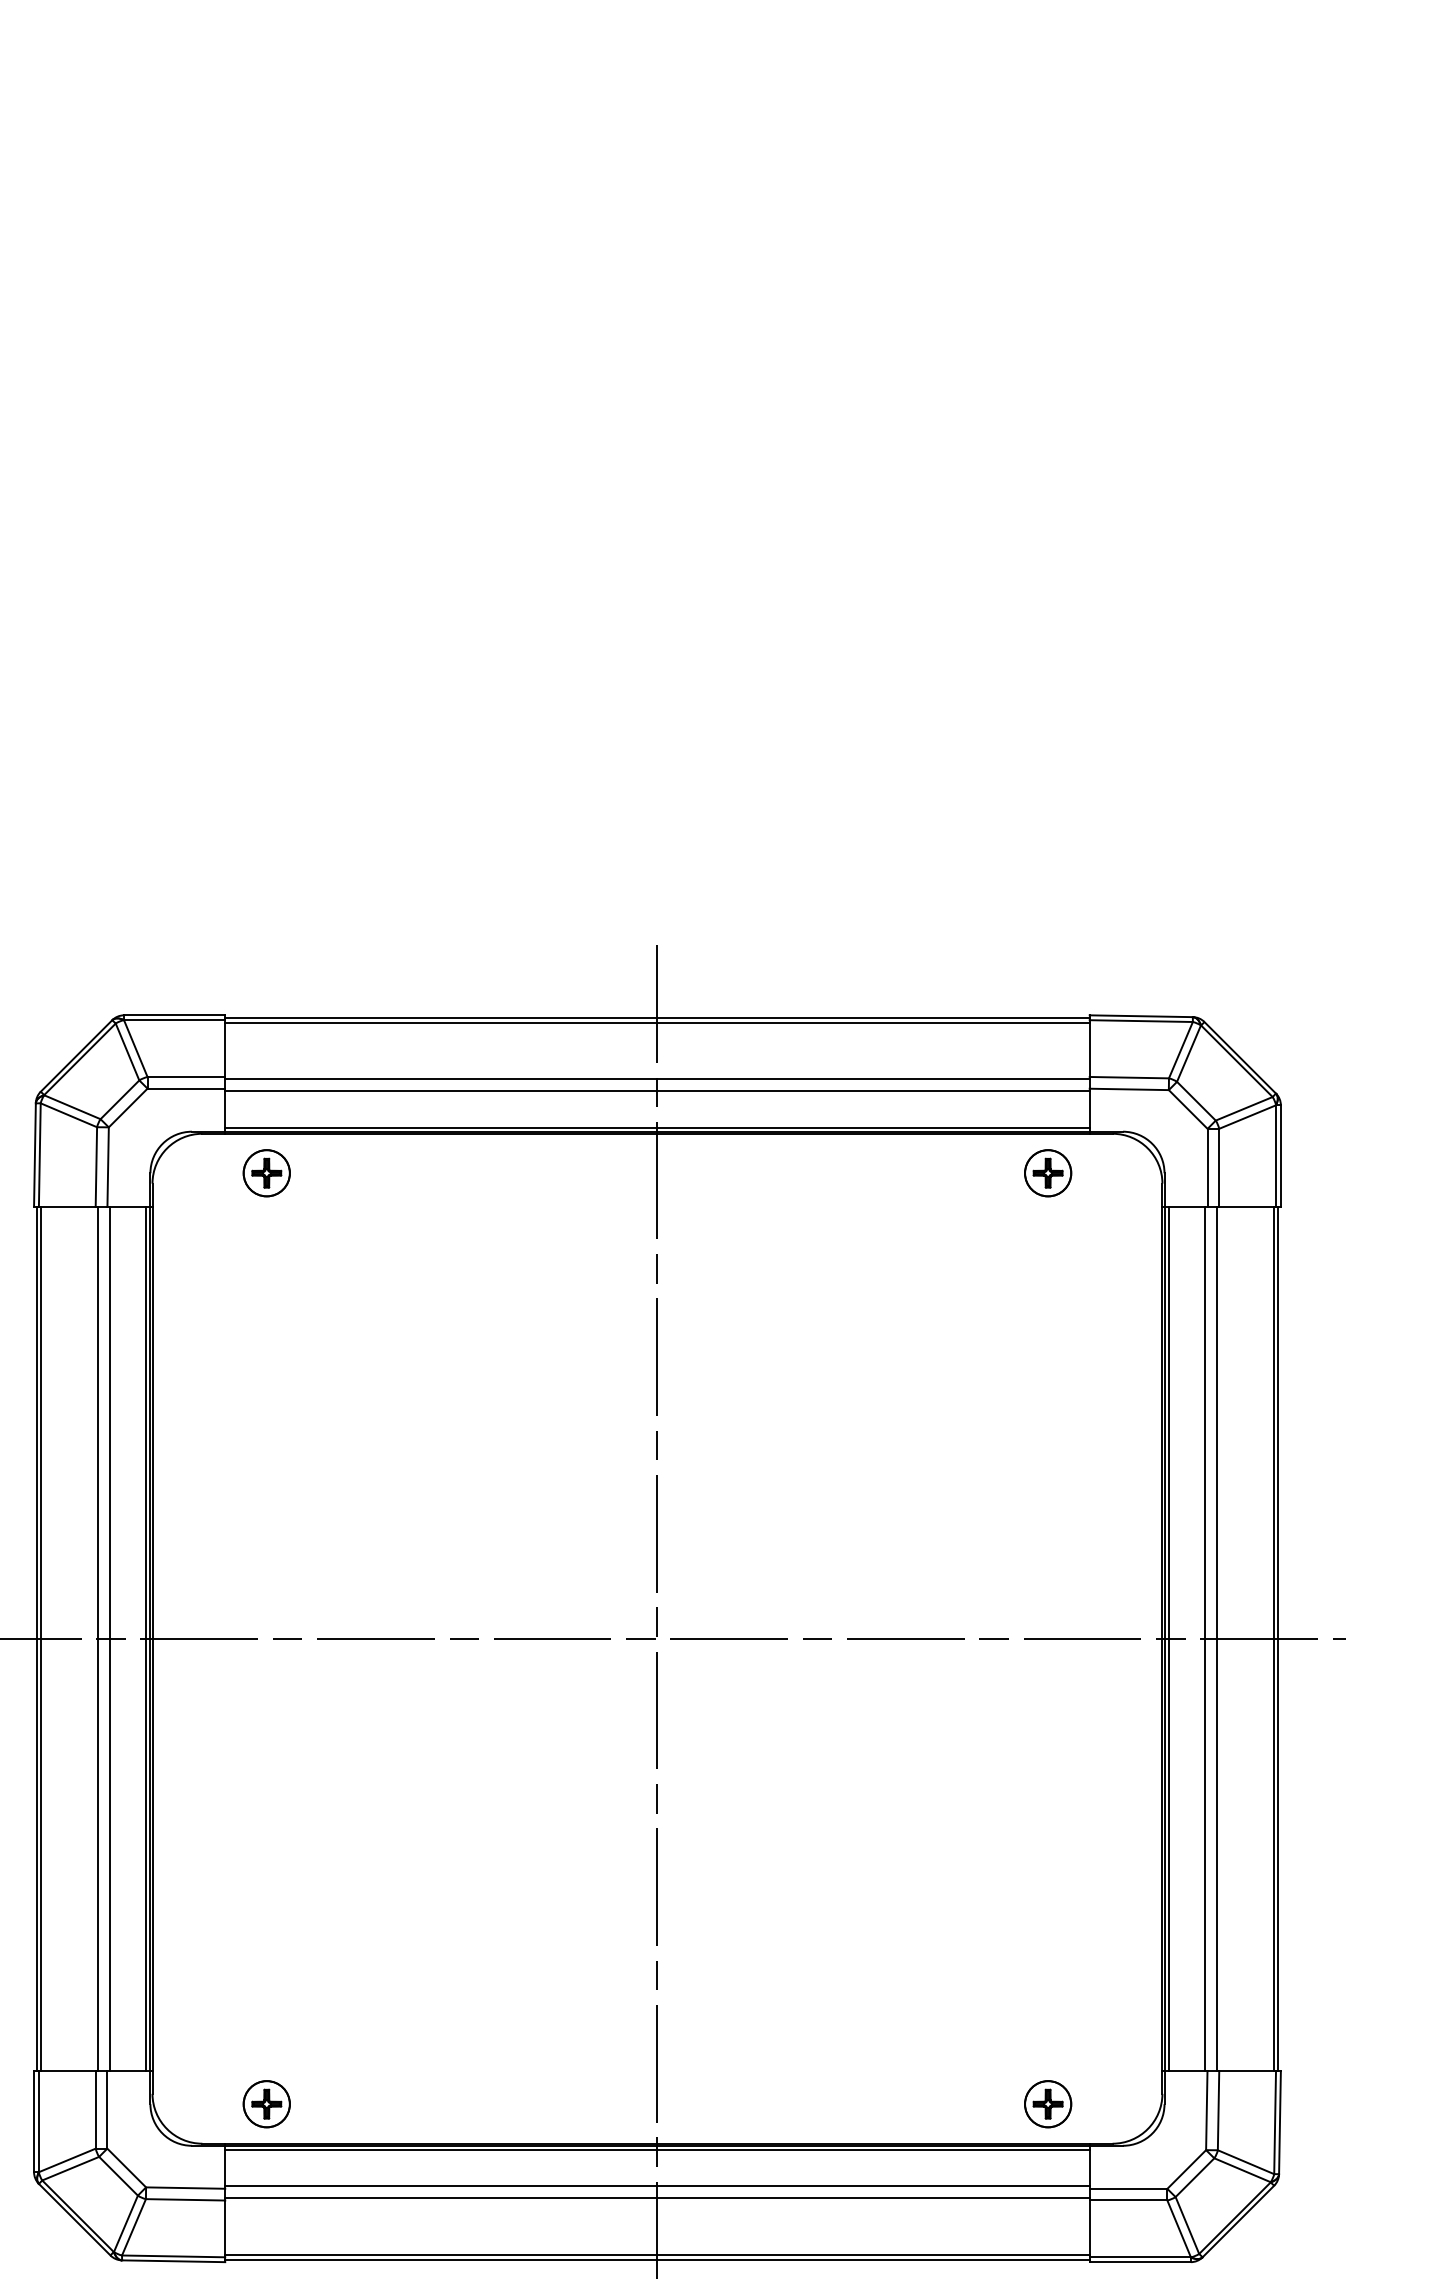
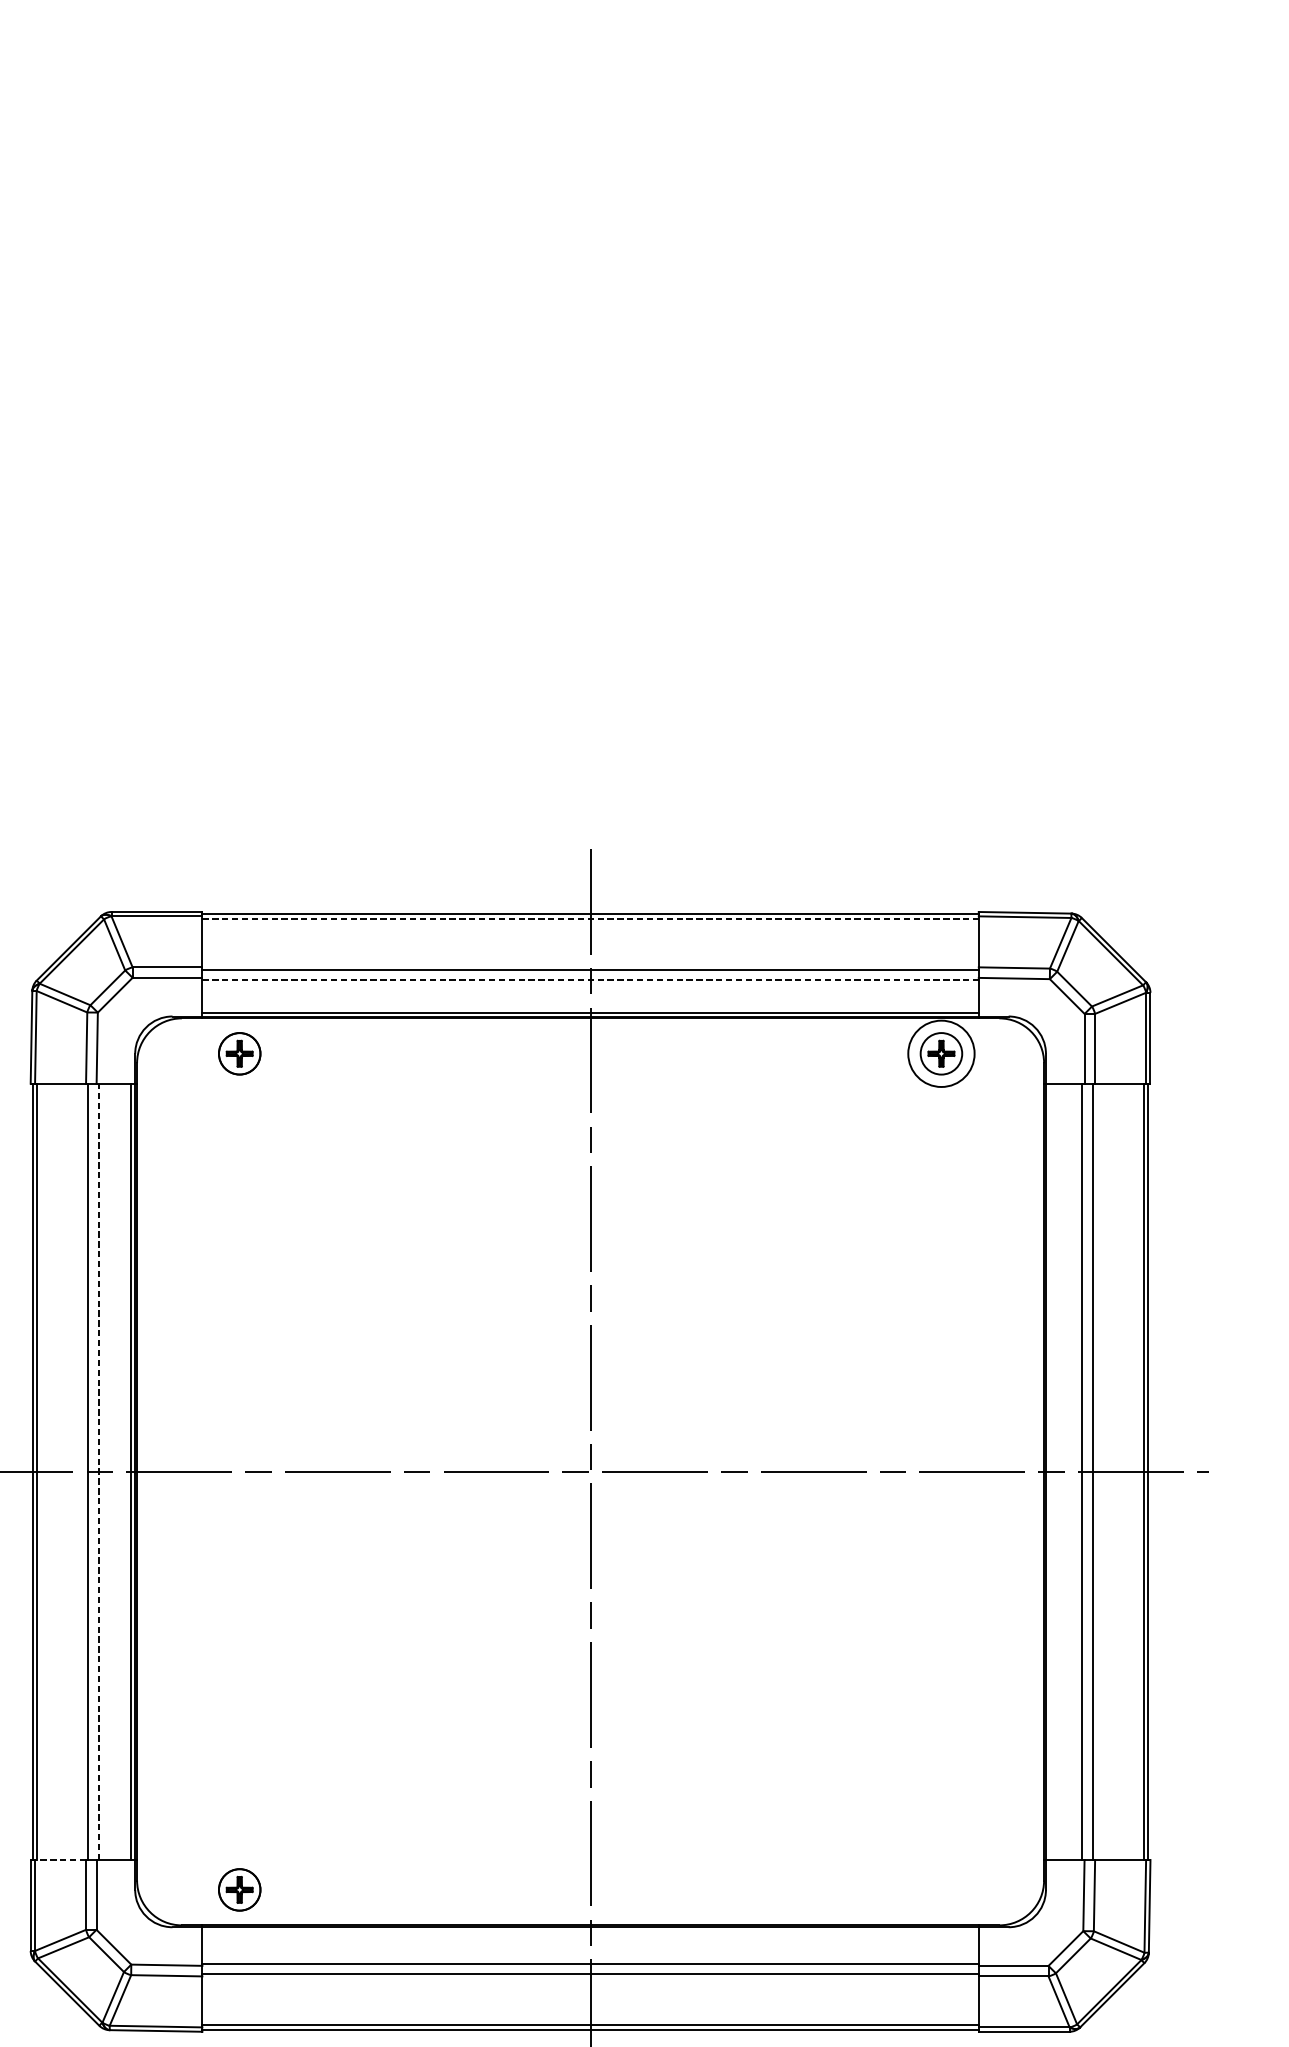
line: (657, 1022) -> (590, 918), solid -> dashed
line: (657, 1091) -> (590, 980), solid -> dashed
circle: (1048, 1173) -> (941, 1054), size x1.6
line: (109, 1638) -> (98, 1471), solid -> dashed
line: (1168, 1638) -> (1049, 1471), removed
line: (66, 2070) -> (59, 1859), solid -> dashed
part: (1048, 2104) -> (941, 1890), removed
line: (657, 2149) -> (590, 1930), removed

